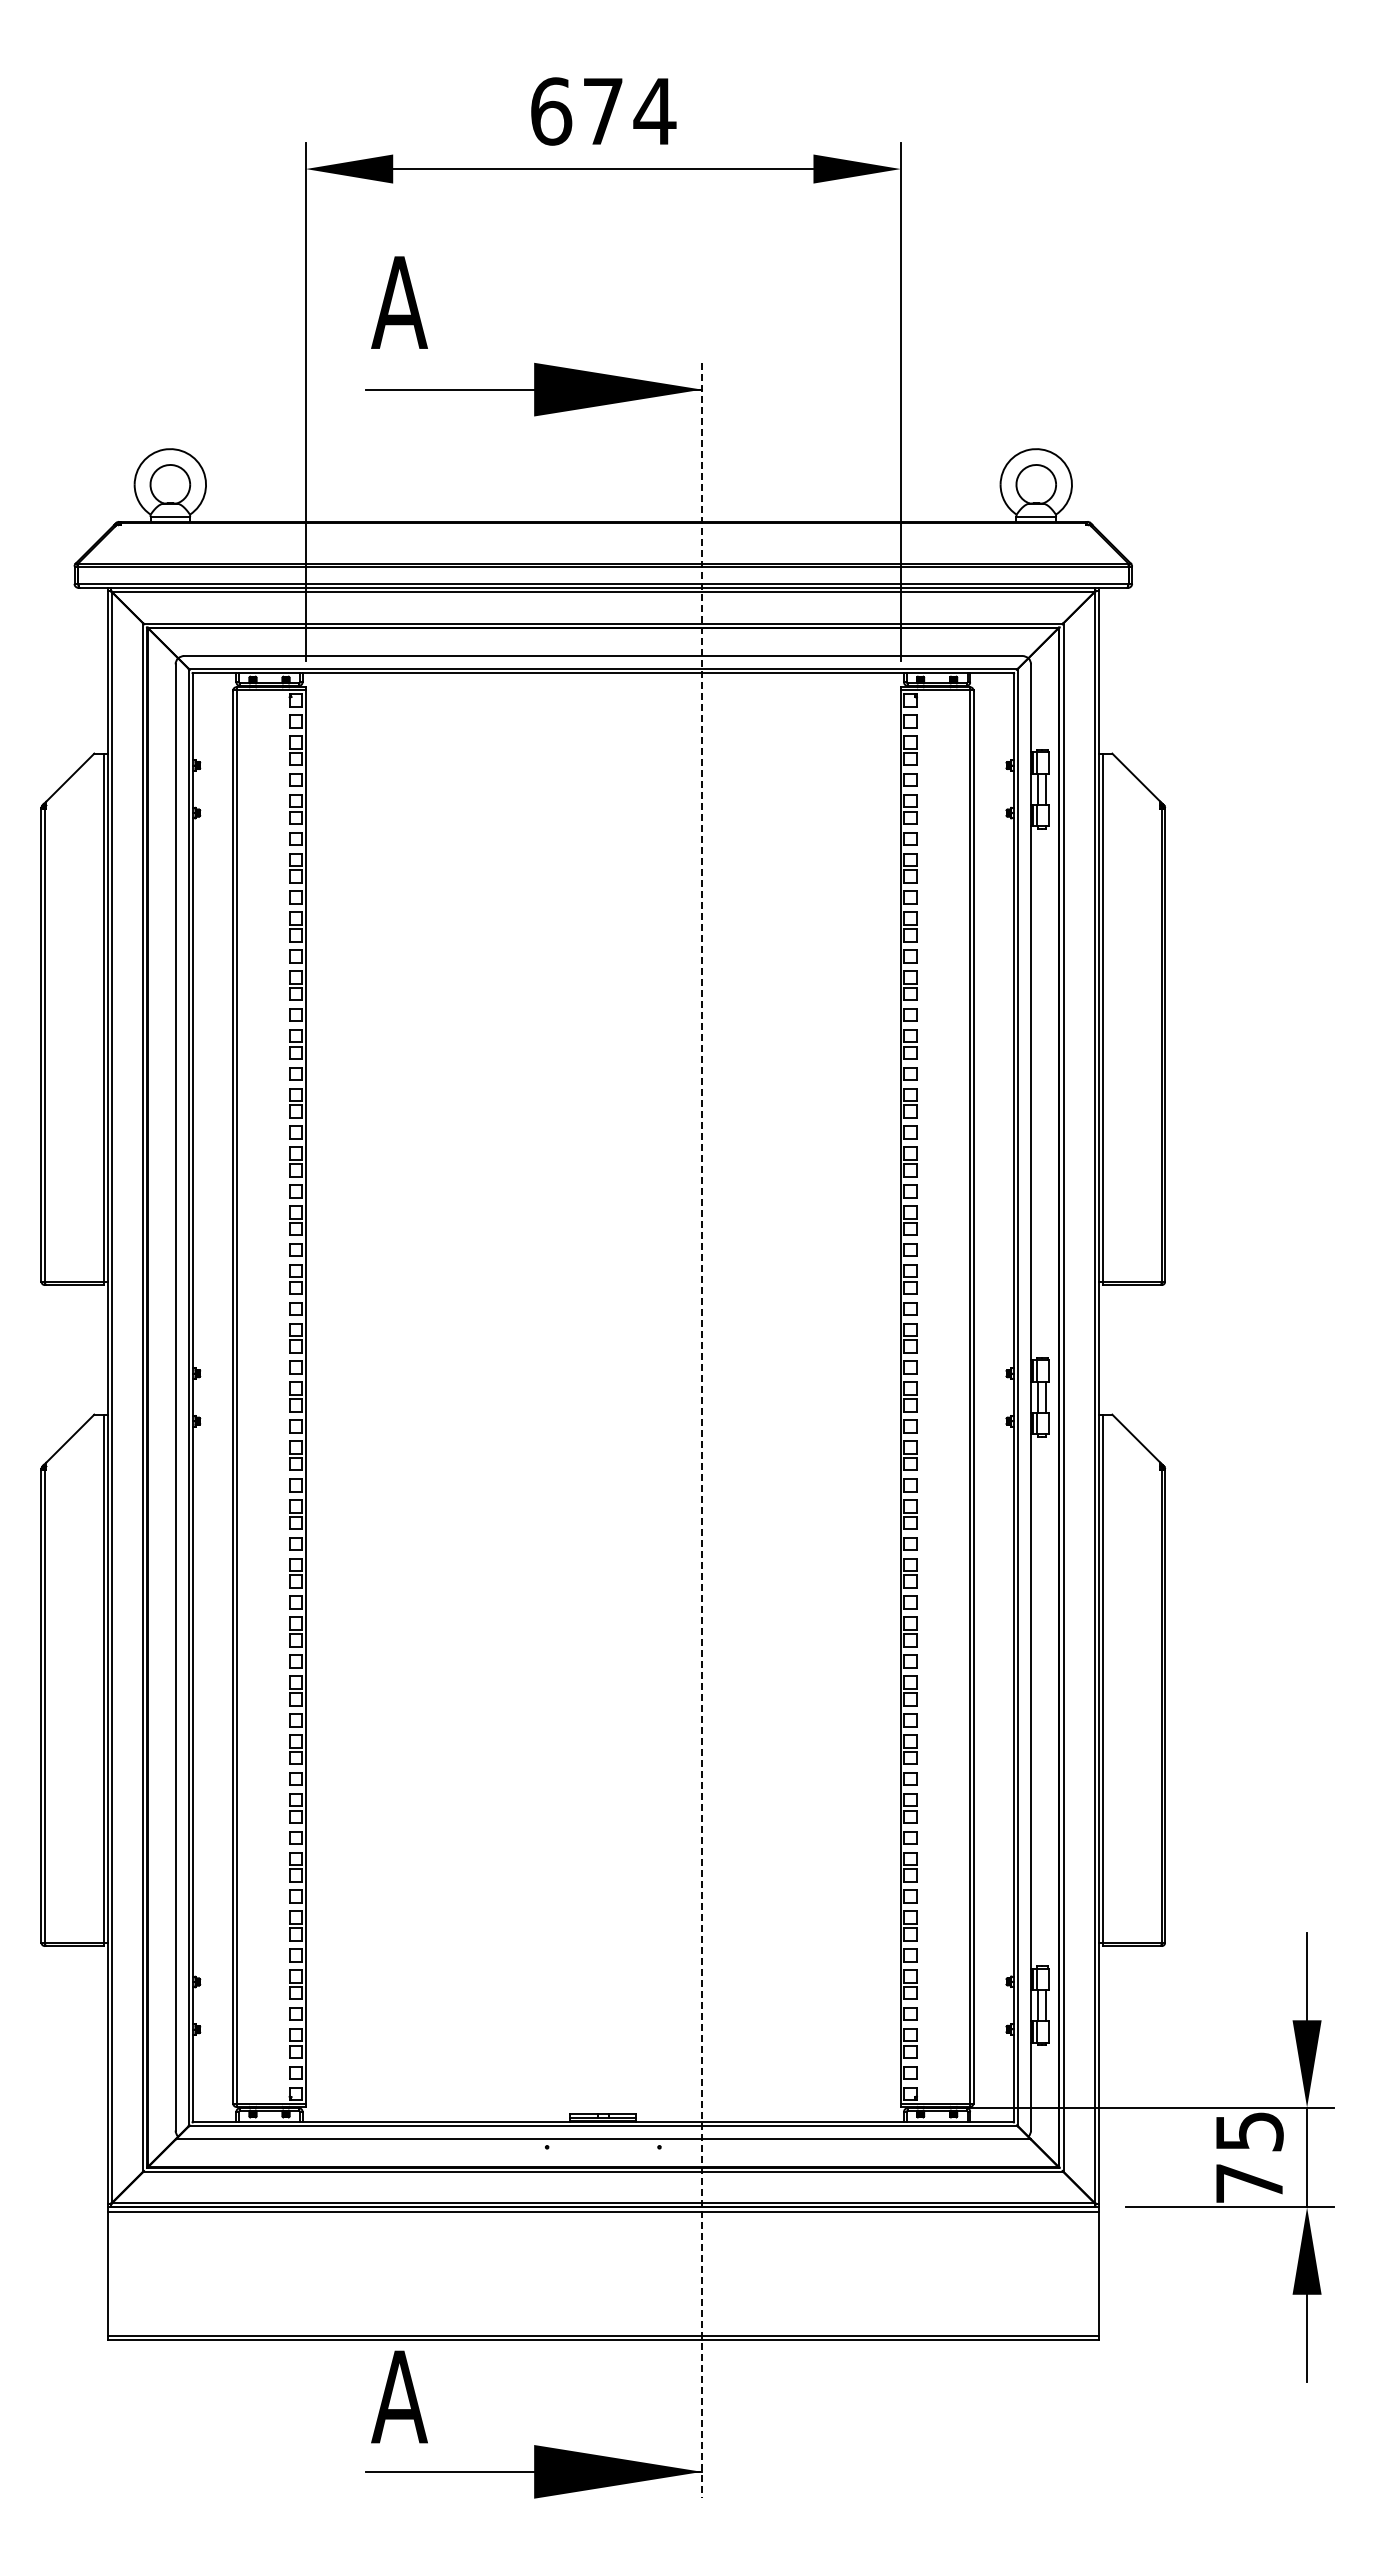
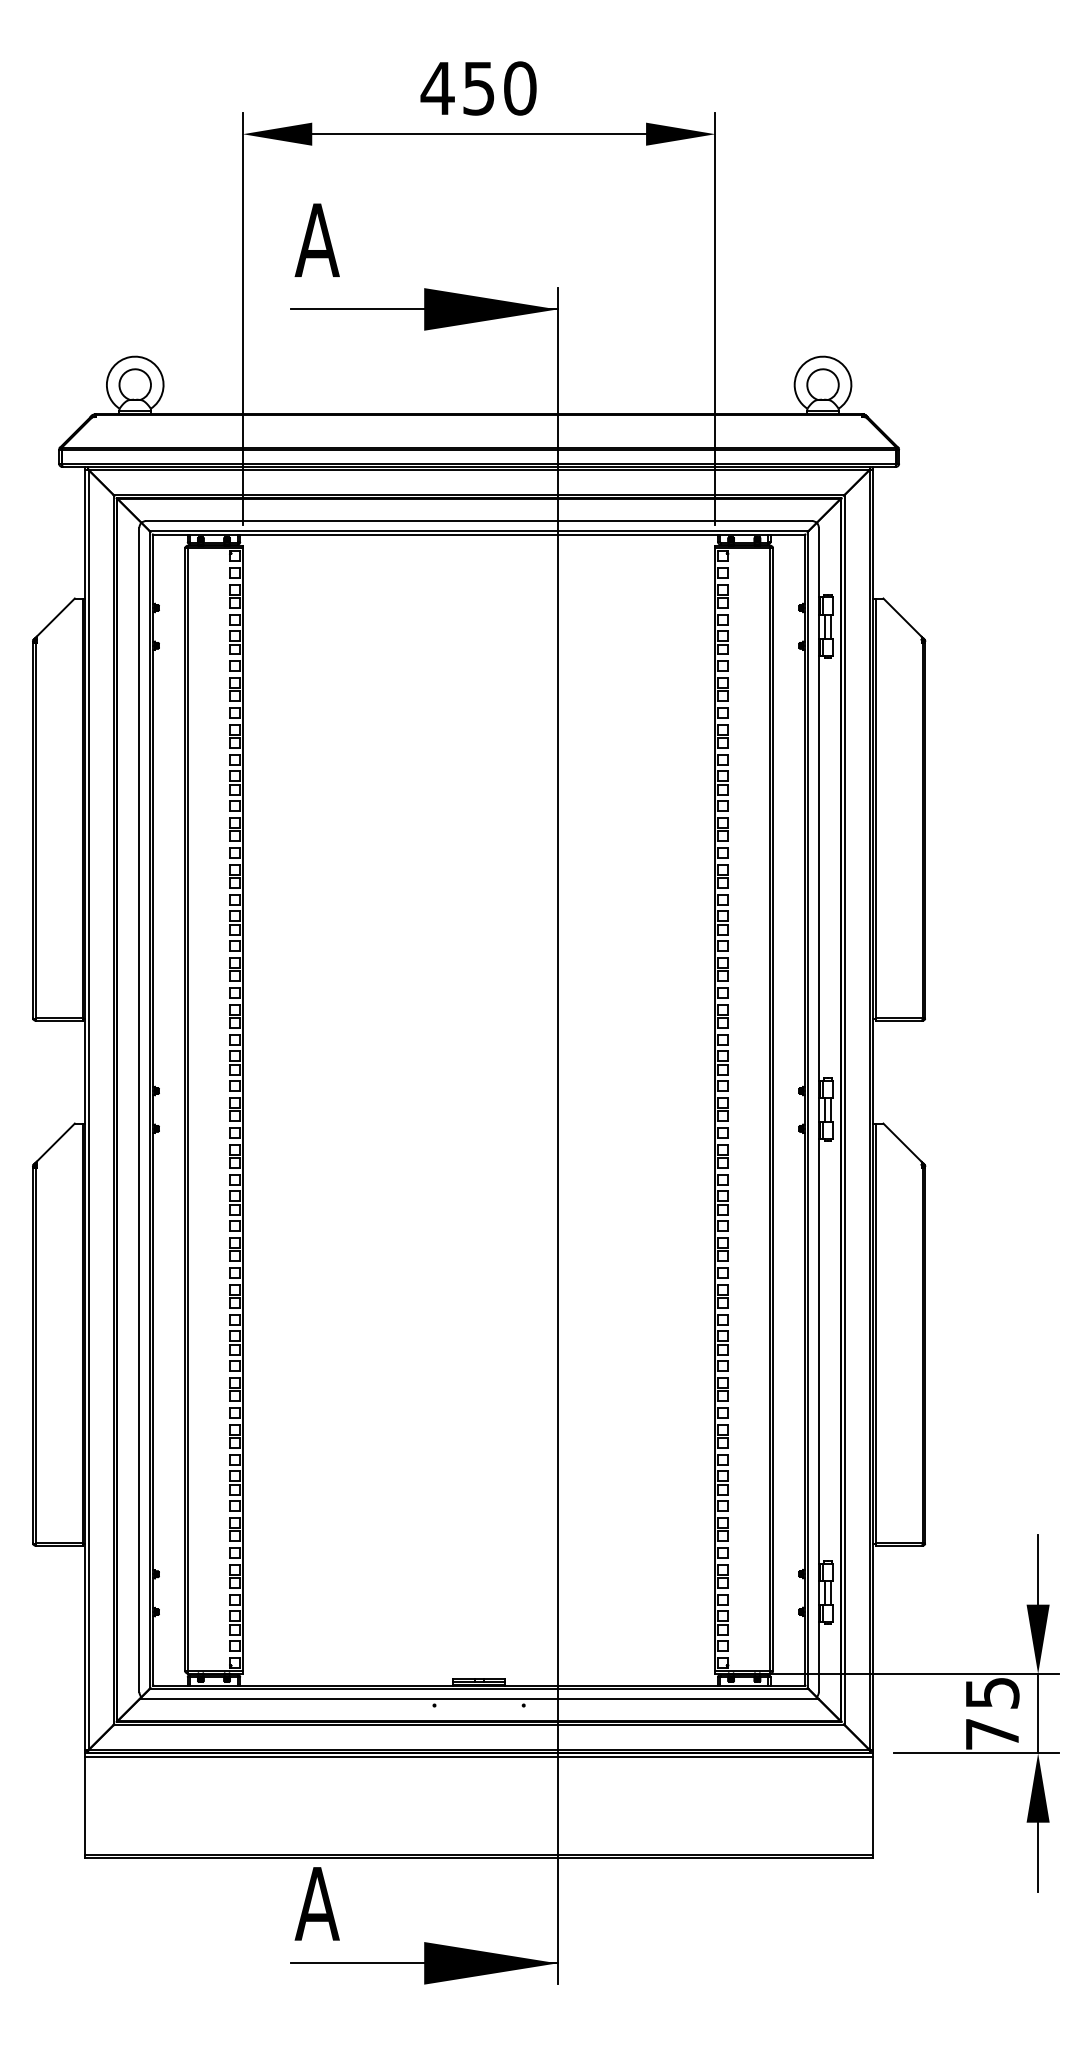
text: (602, 111) -> (478, 88), 674 -> 450
line: (702, 1430) -> (557, 1136), dashed -> solid

